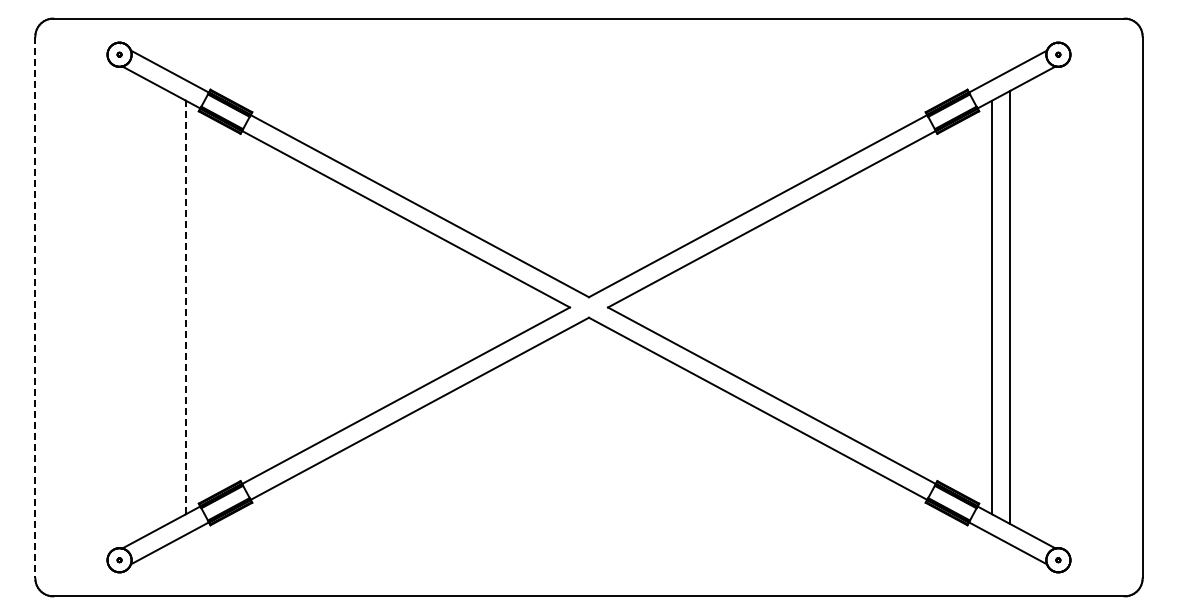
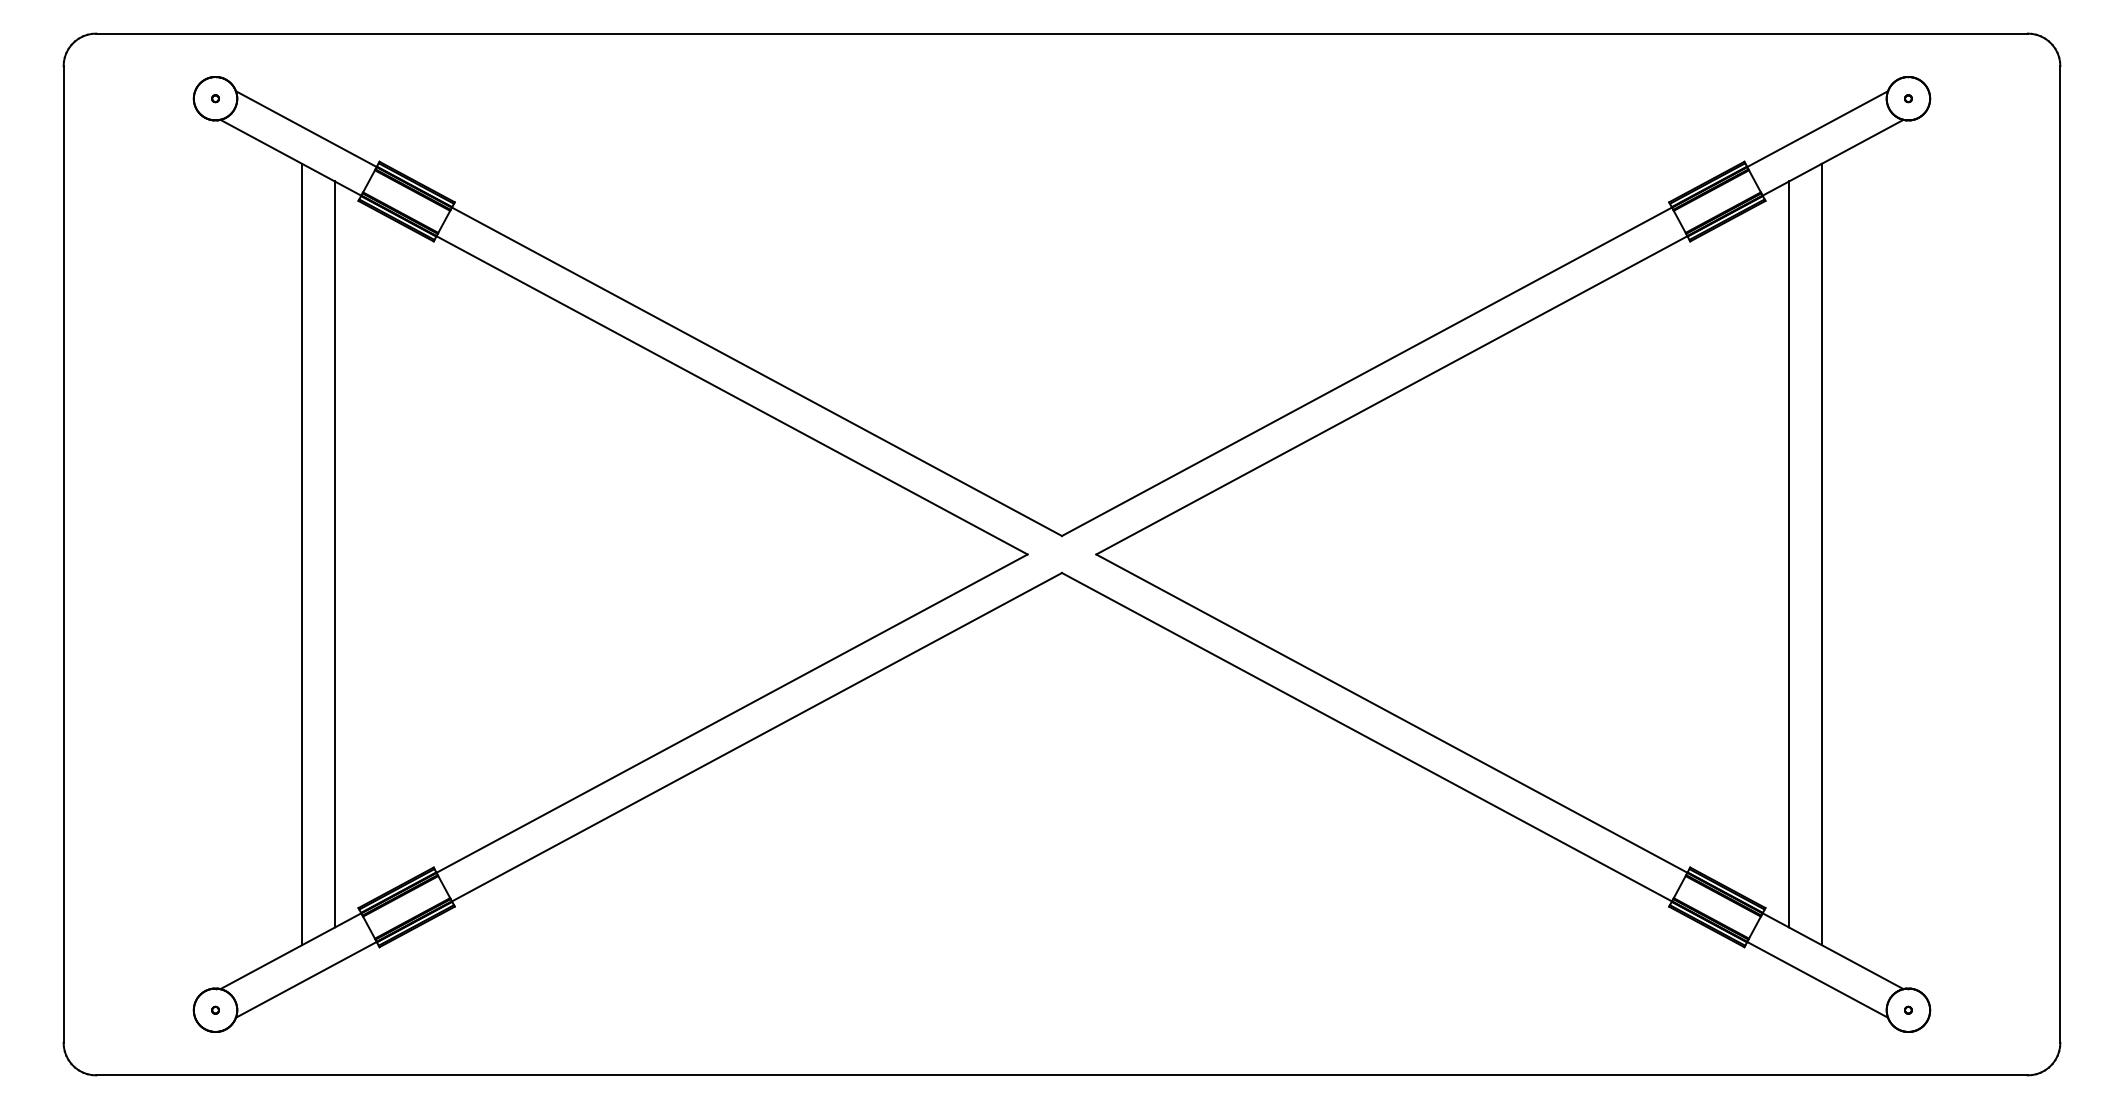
line: (35, 307) -> (63, 554), dashed -> solid
line: (167, 307) -> (301, 554), added
line: (185, 307) -> (334, 554), dashed -> solid

